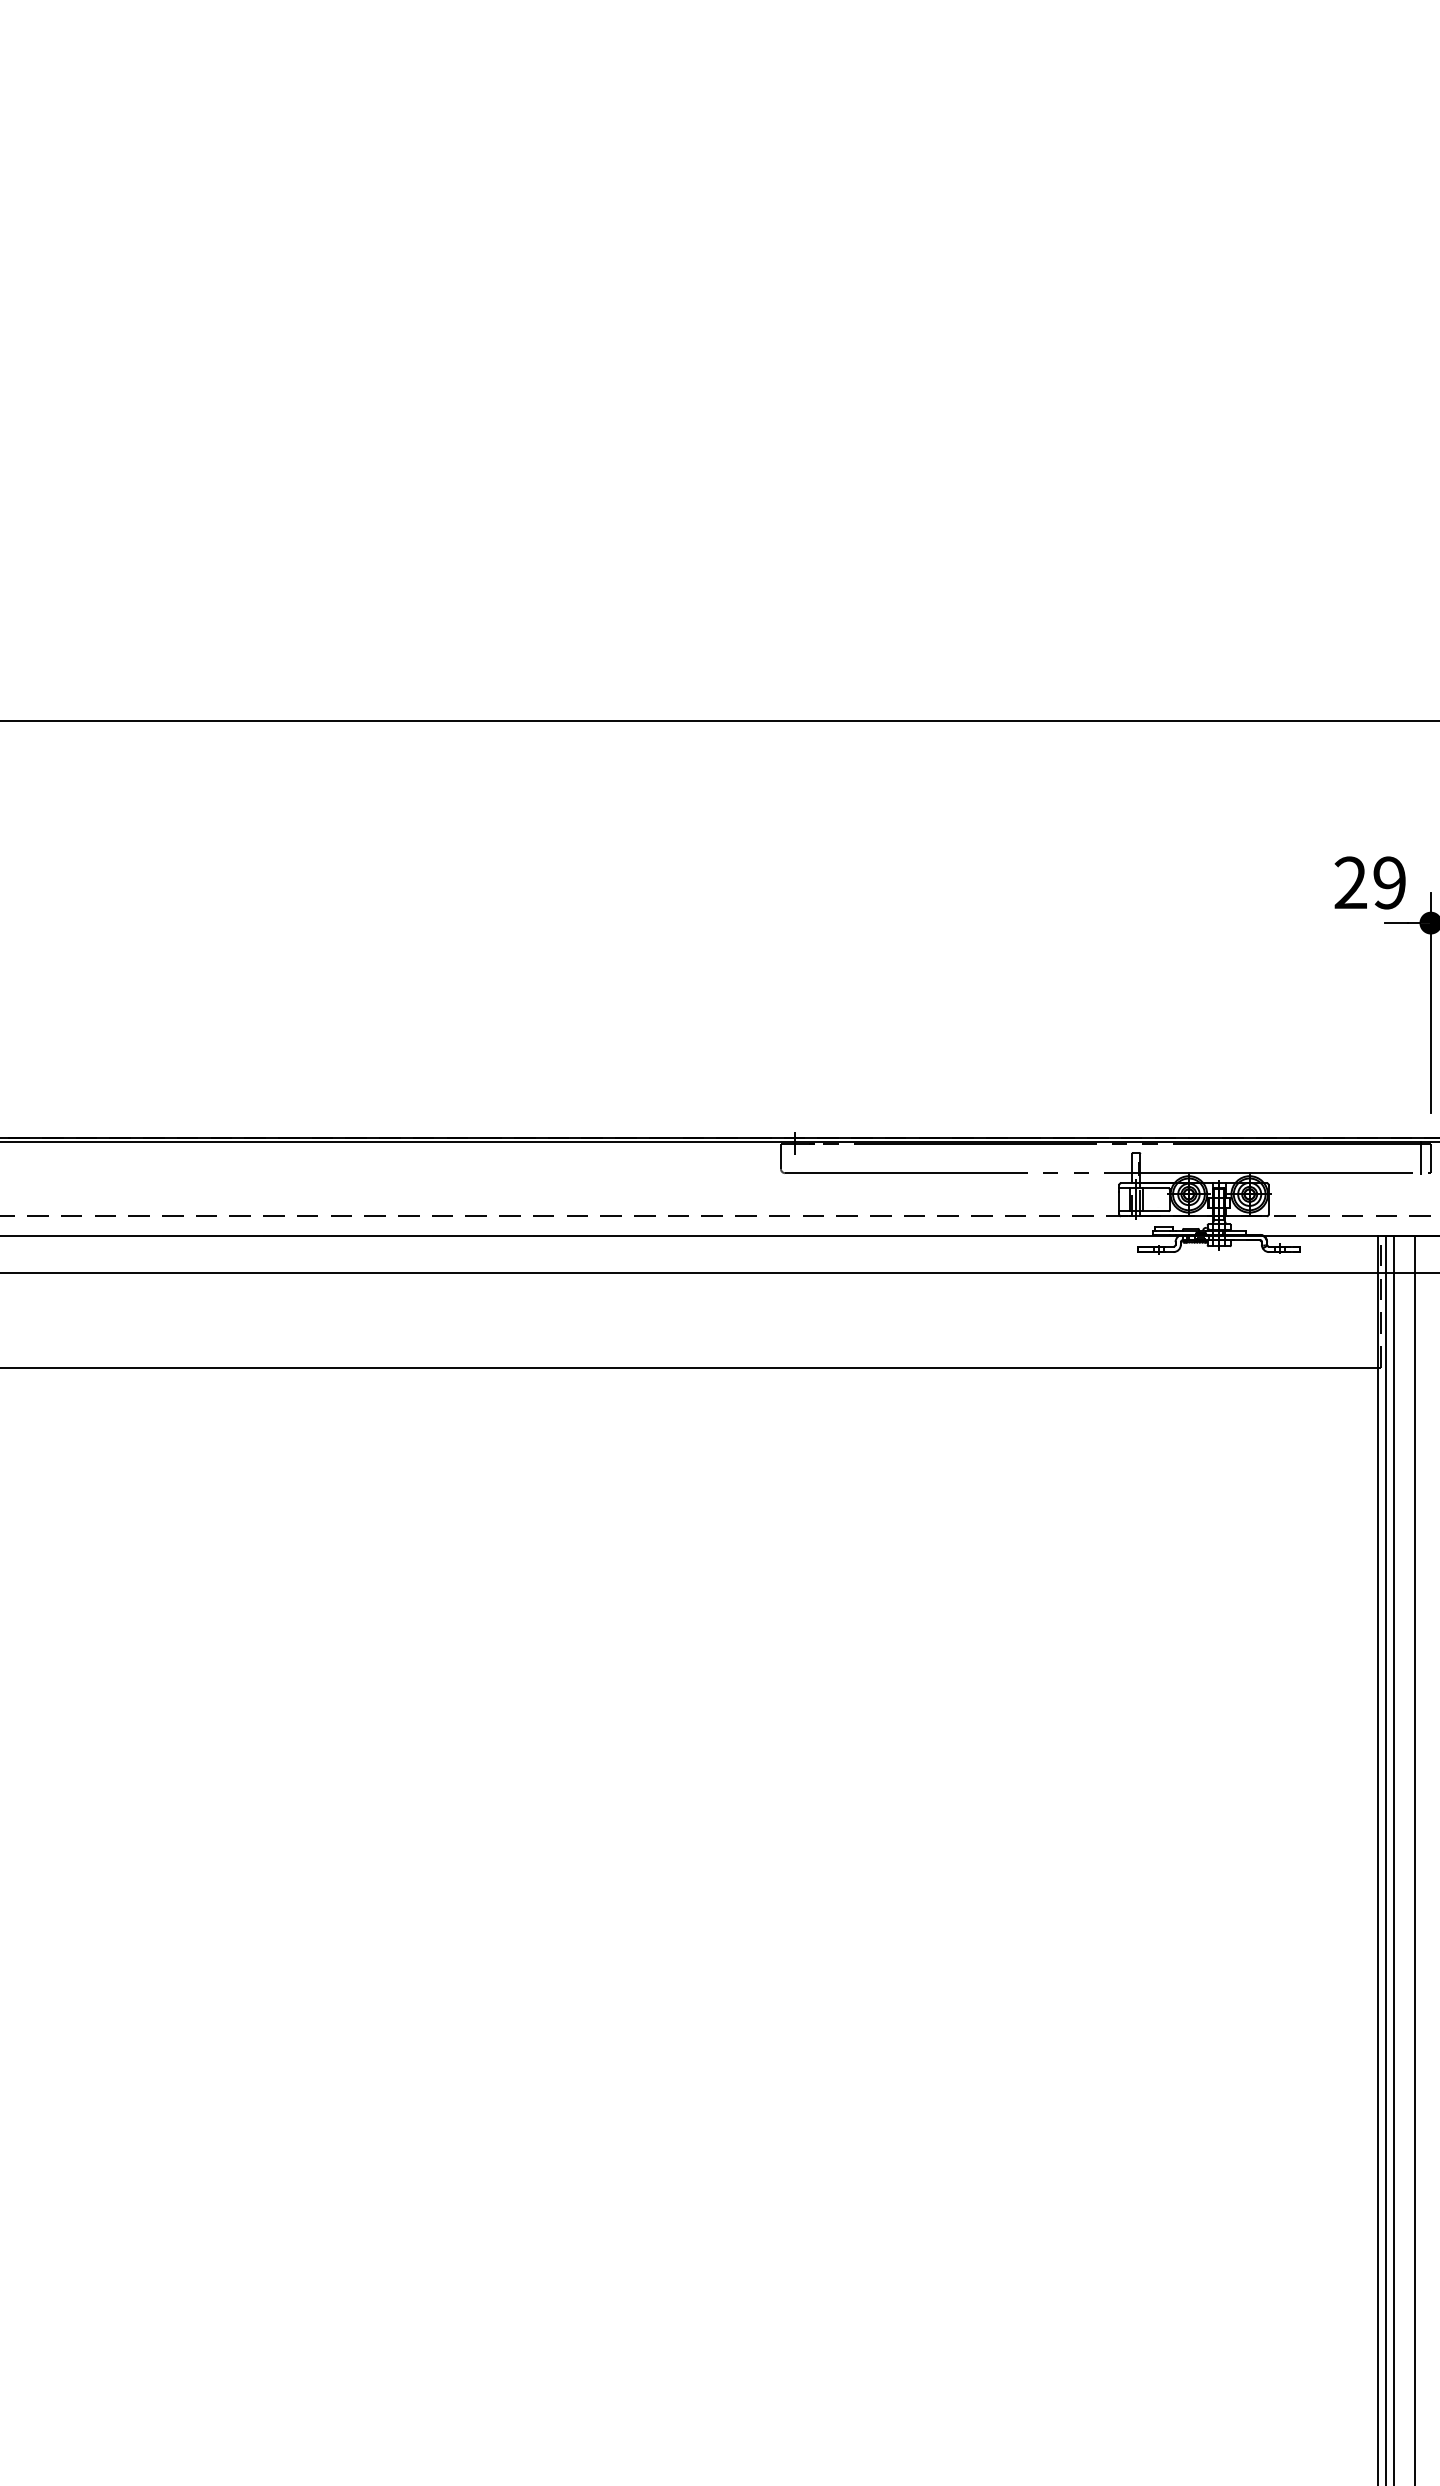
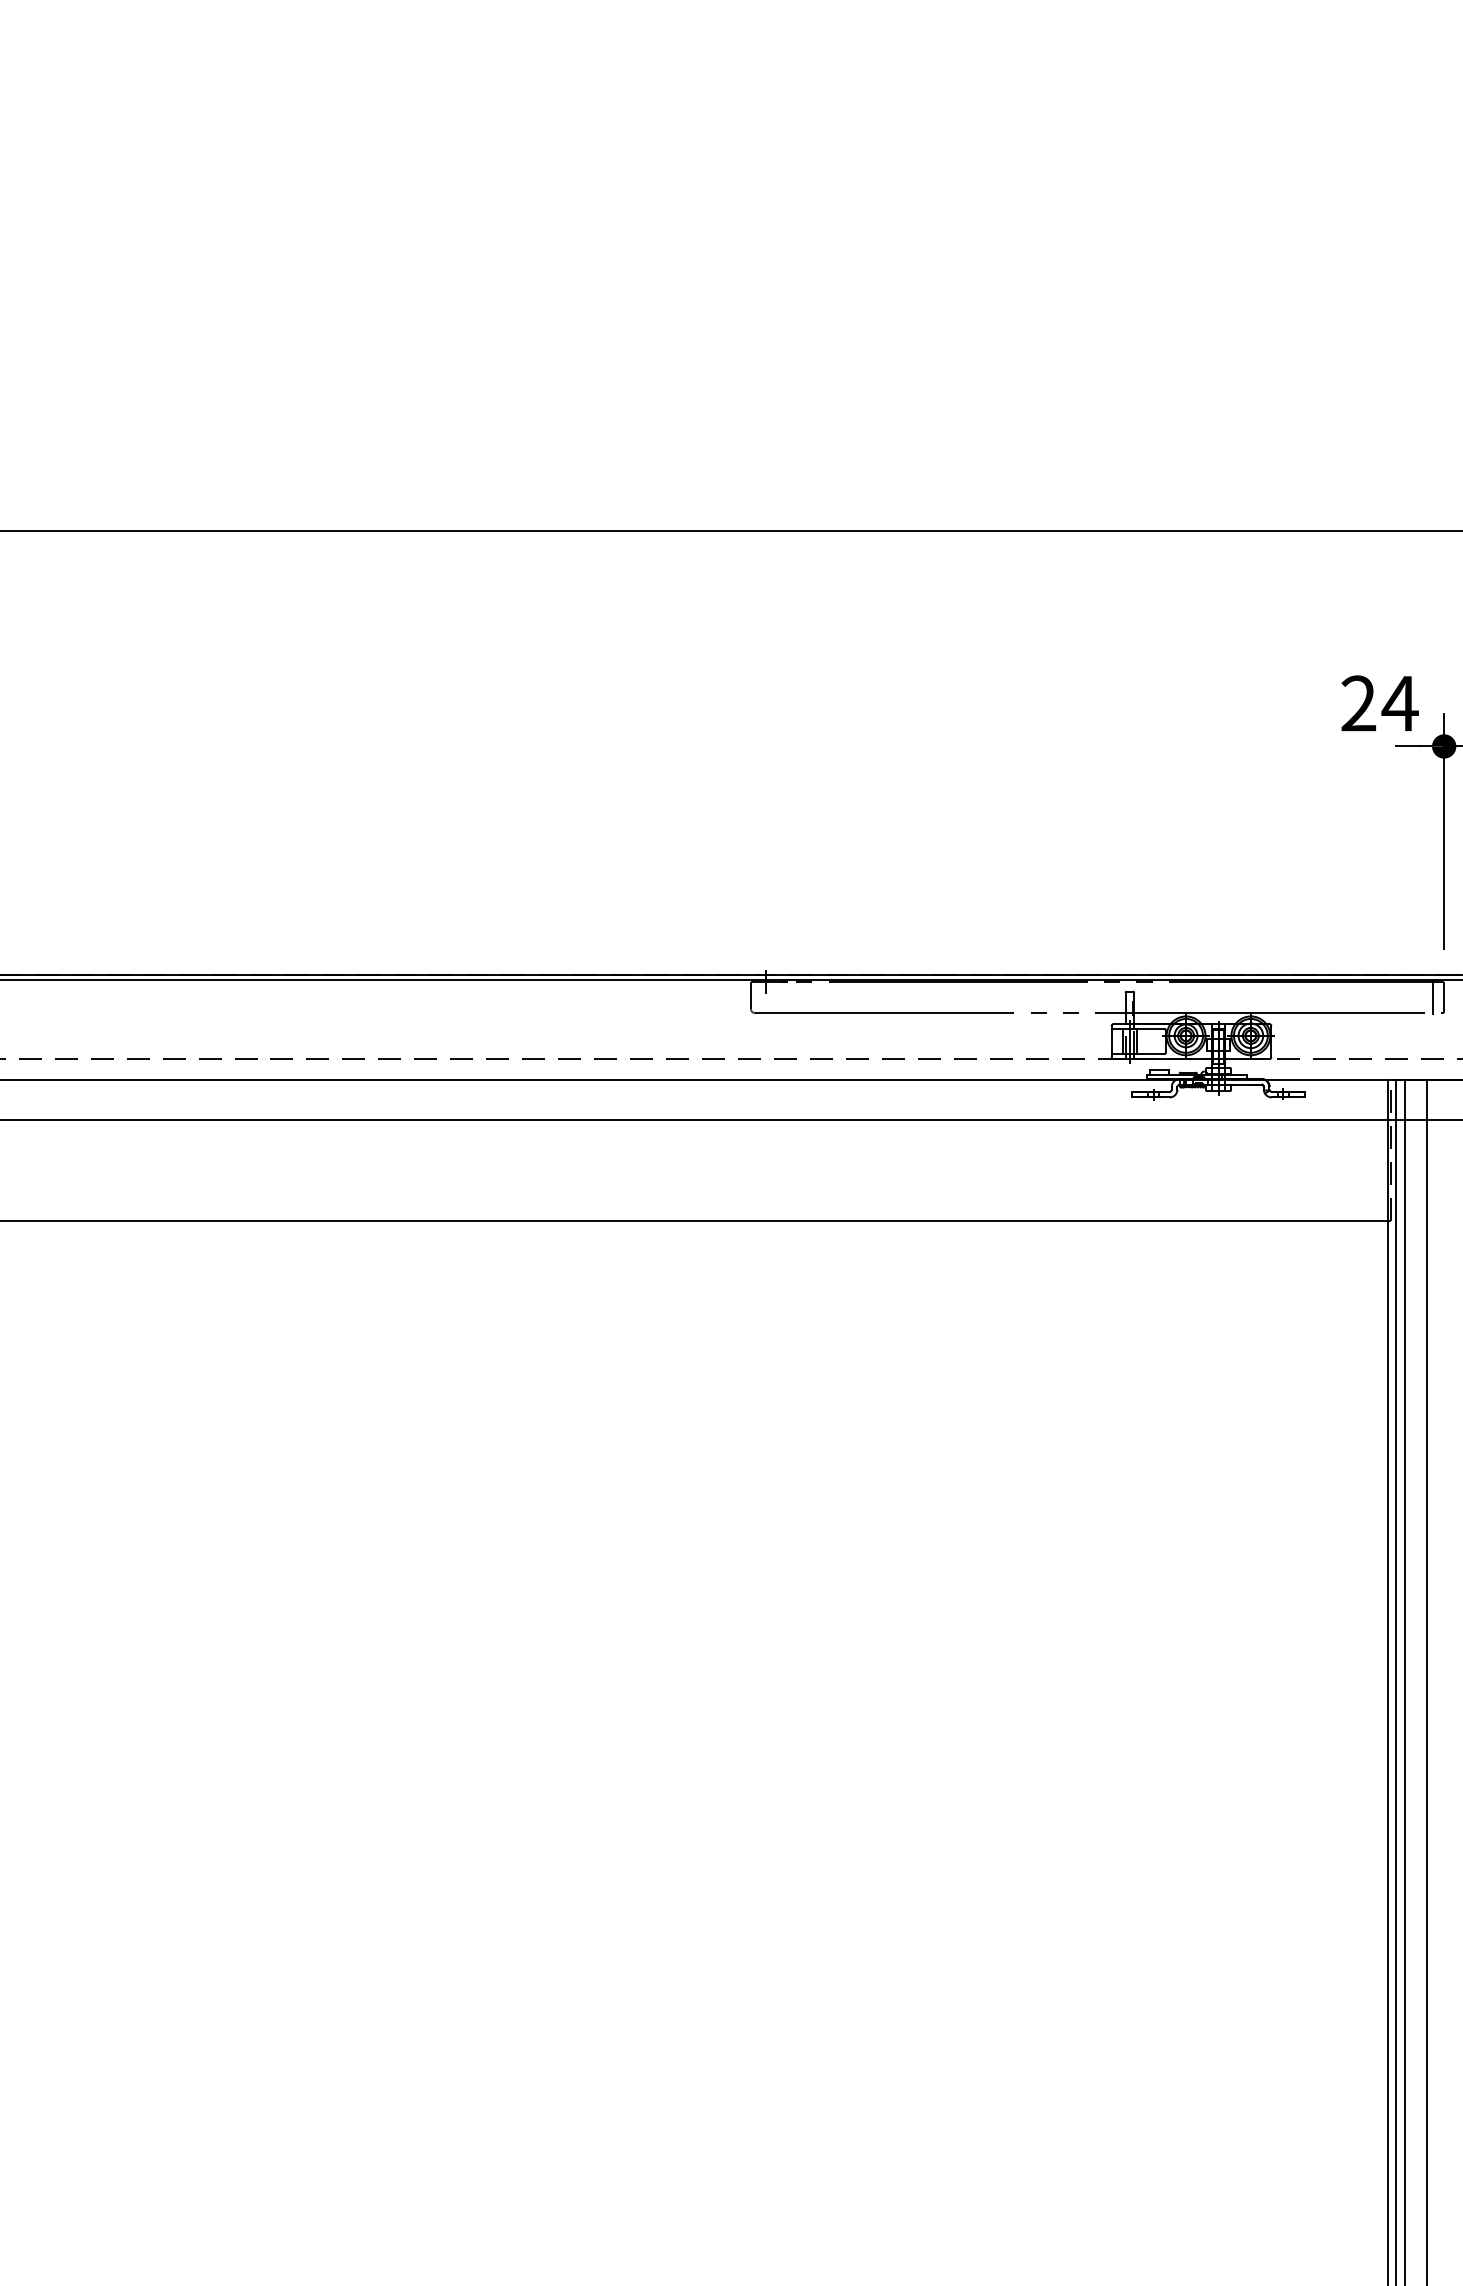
text: (1389, 882) -> (1400, 703), 29 -> 24

